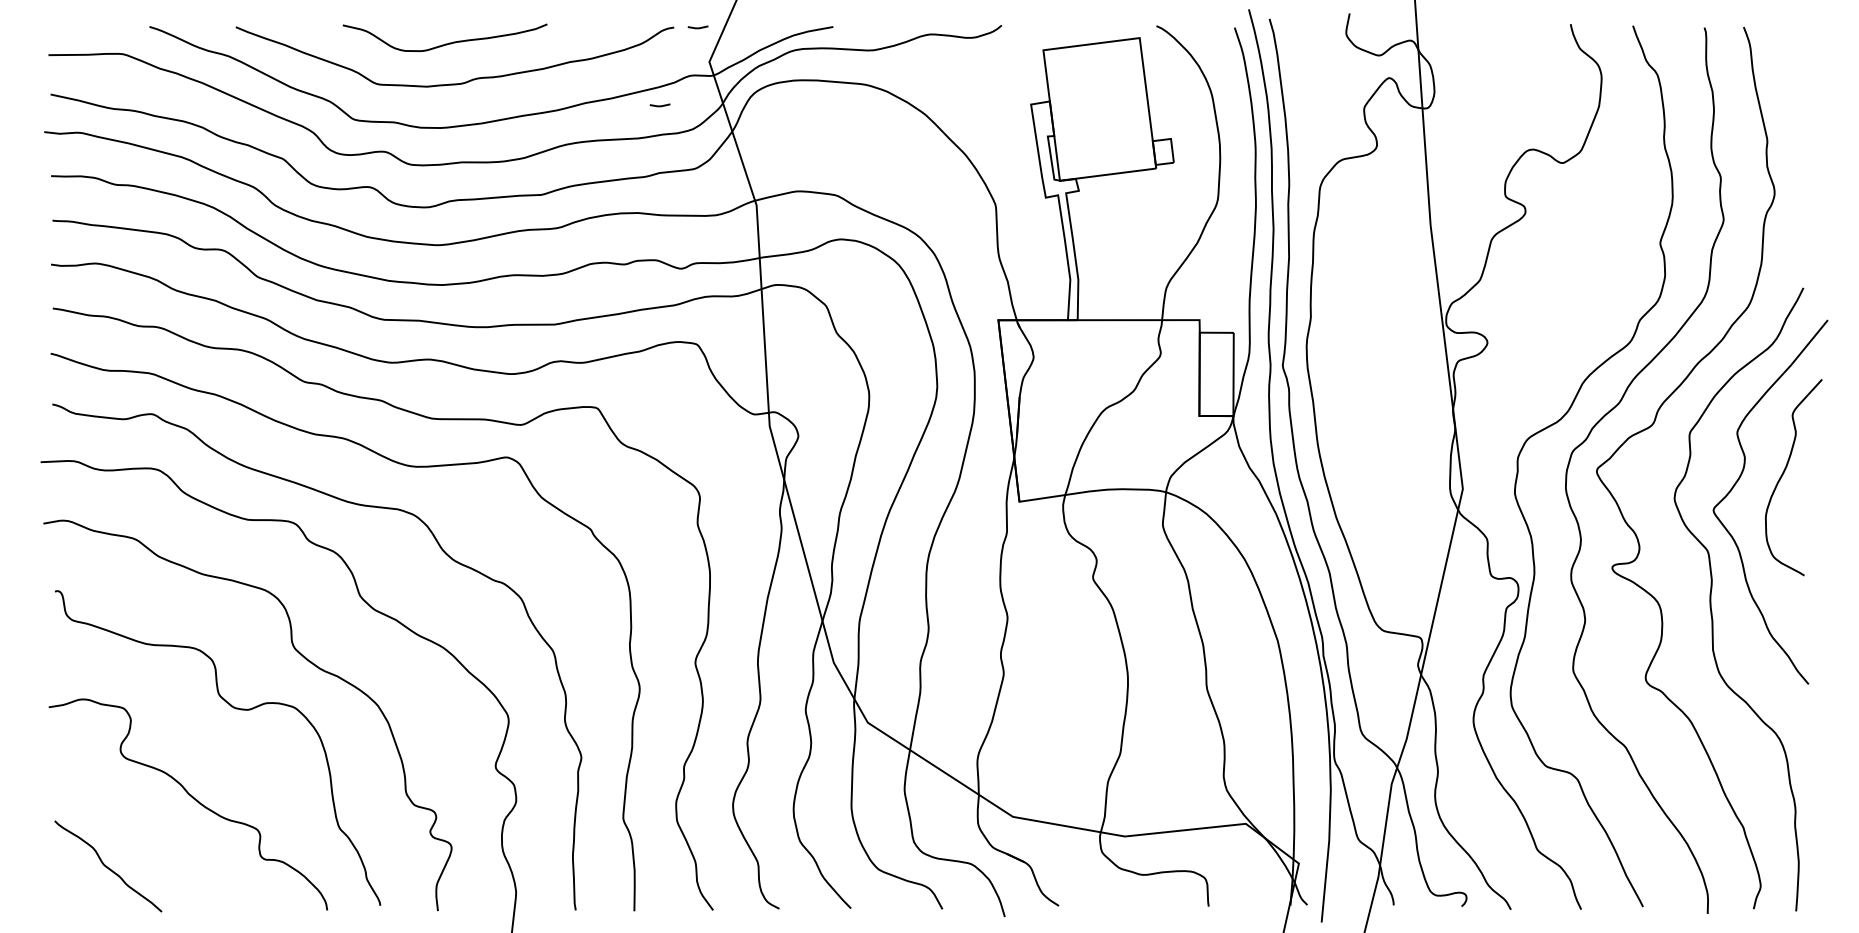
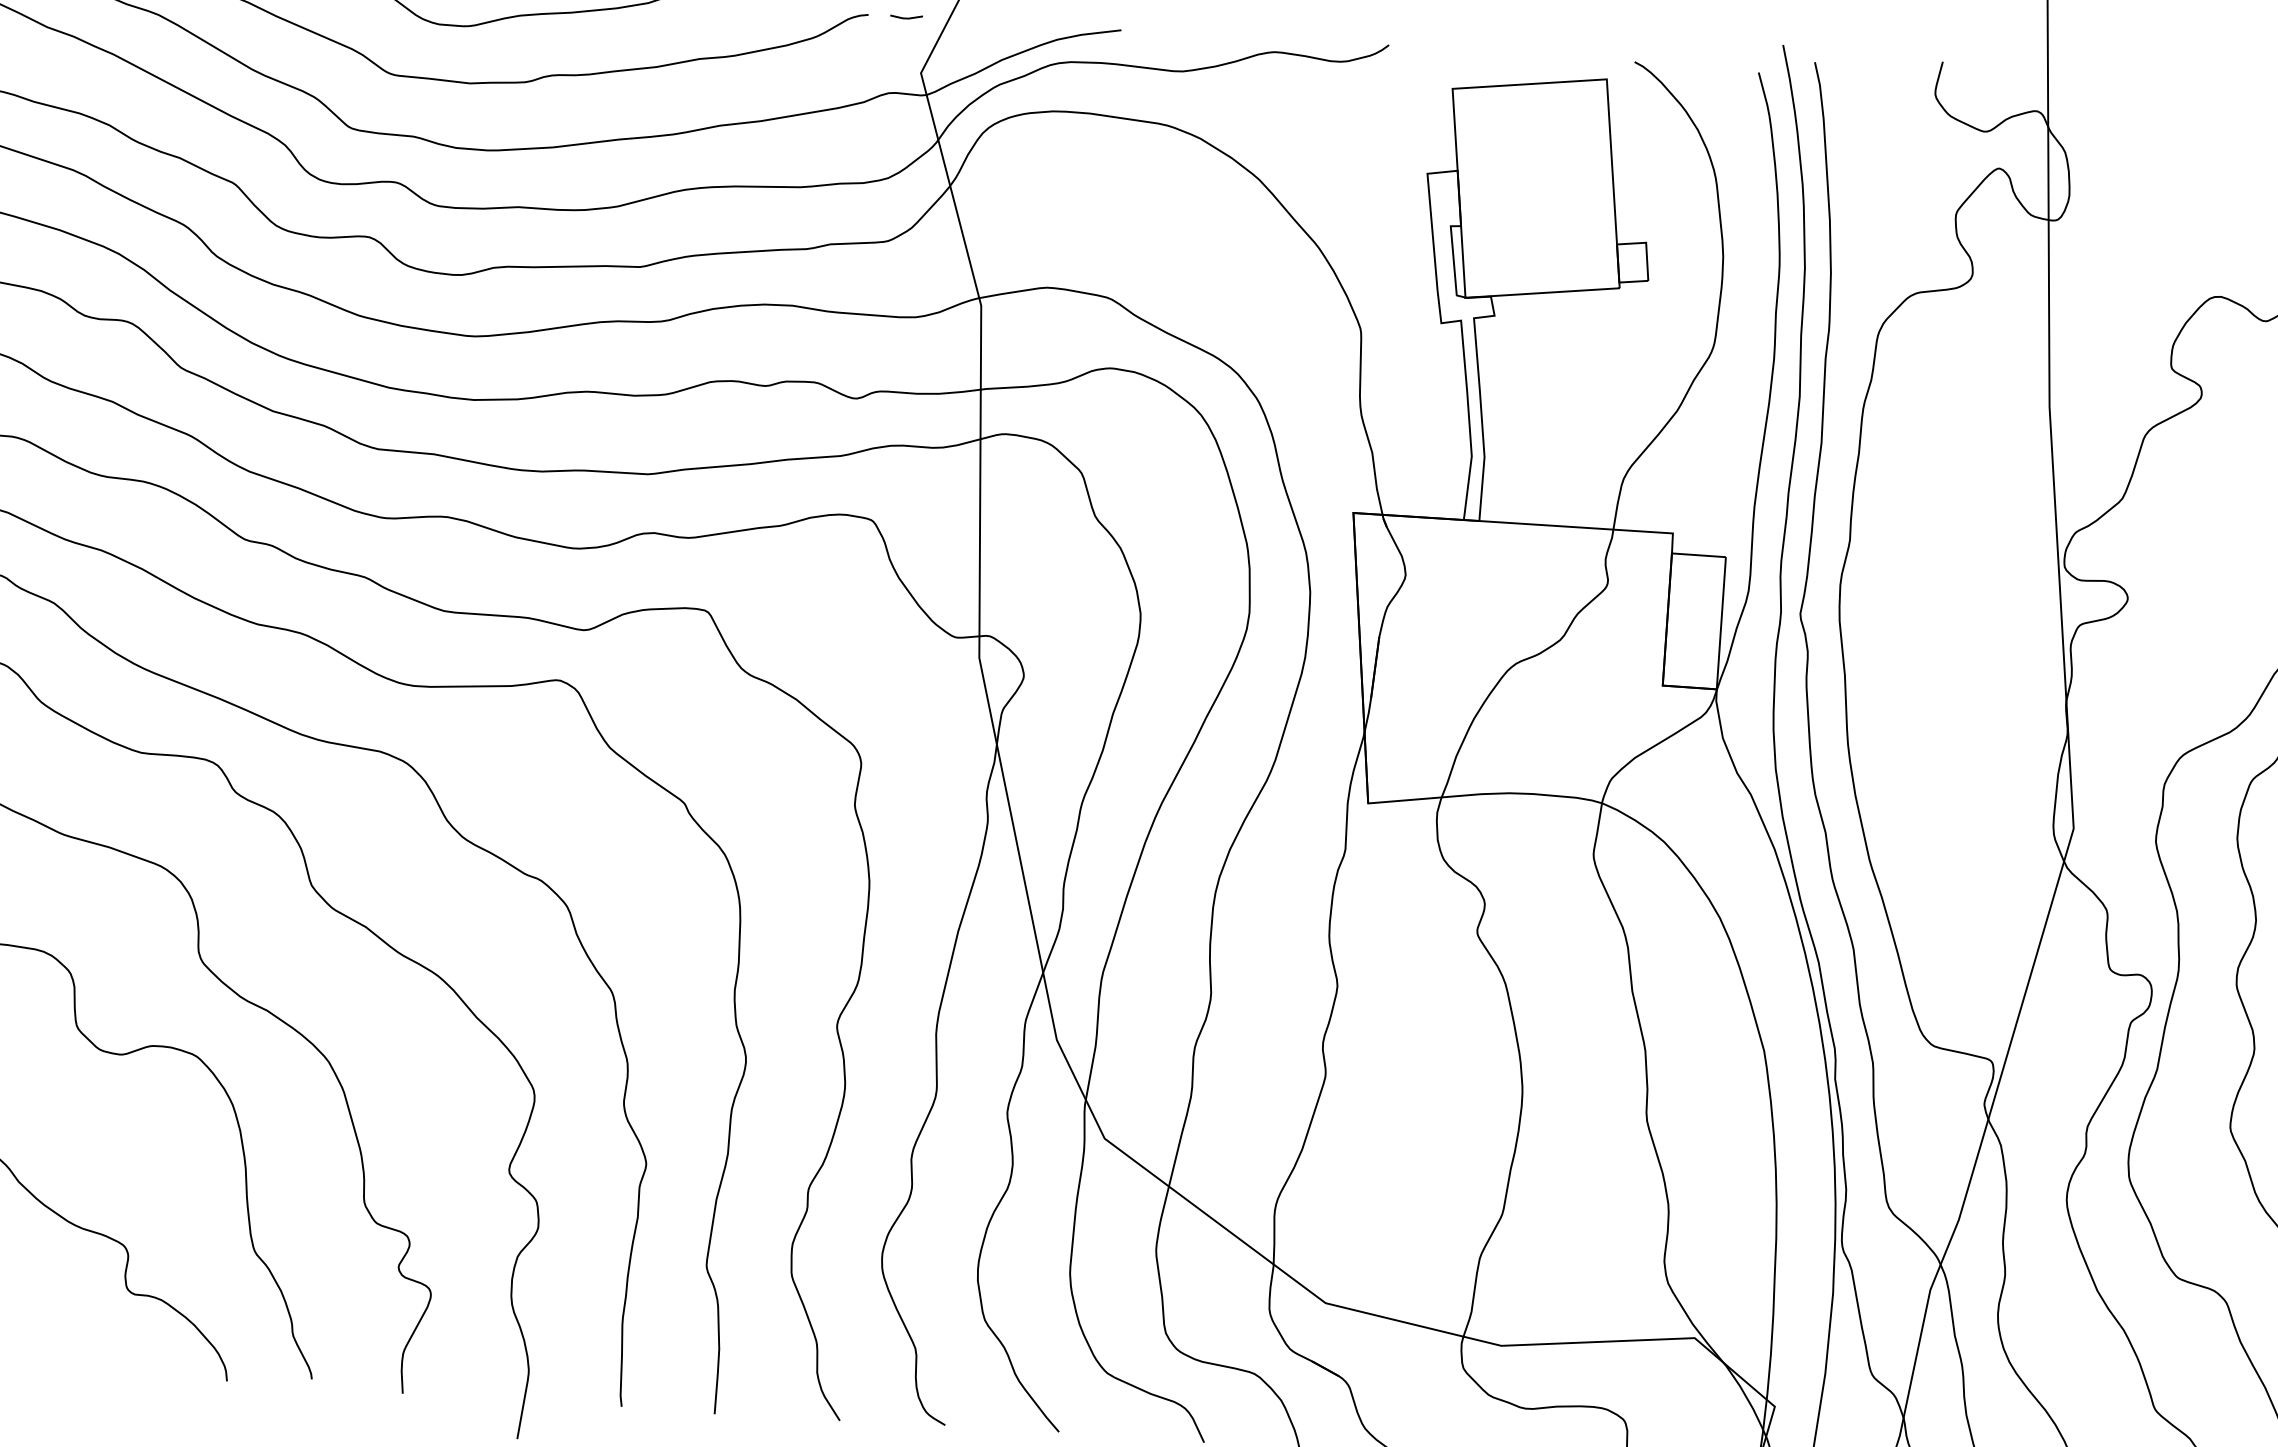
line: (659, 105) -> (837, 137), removed

